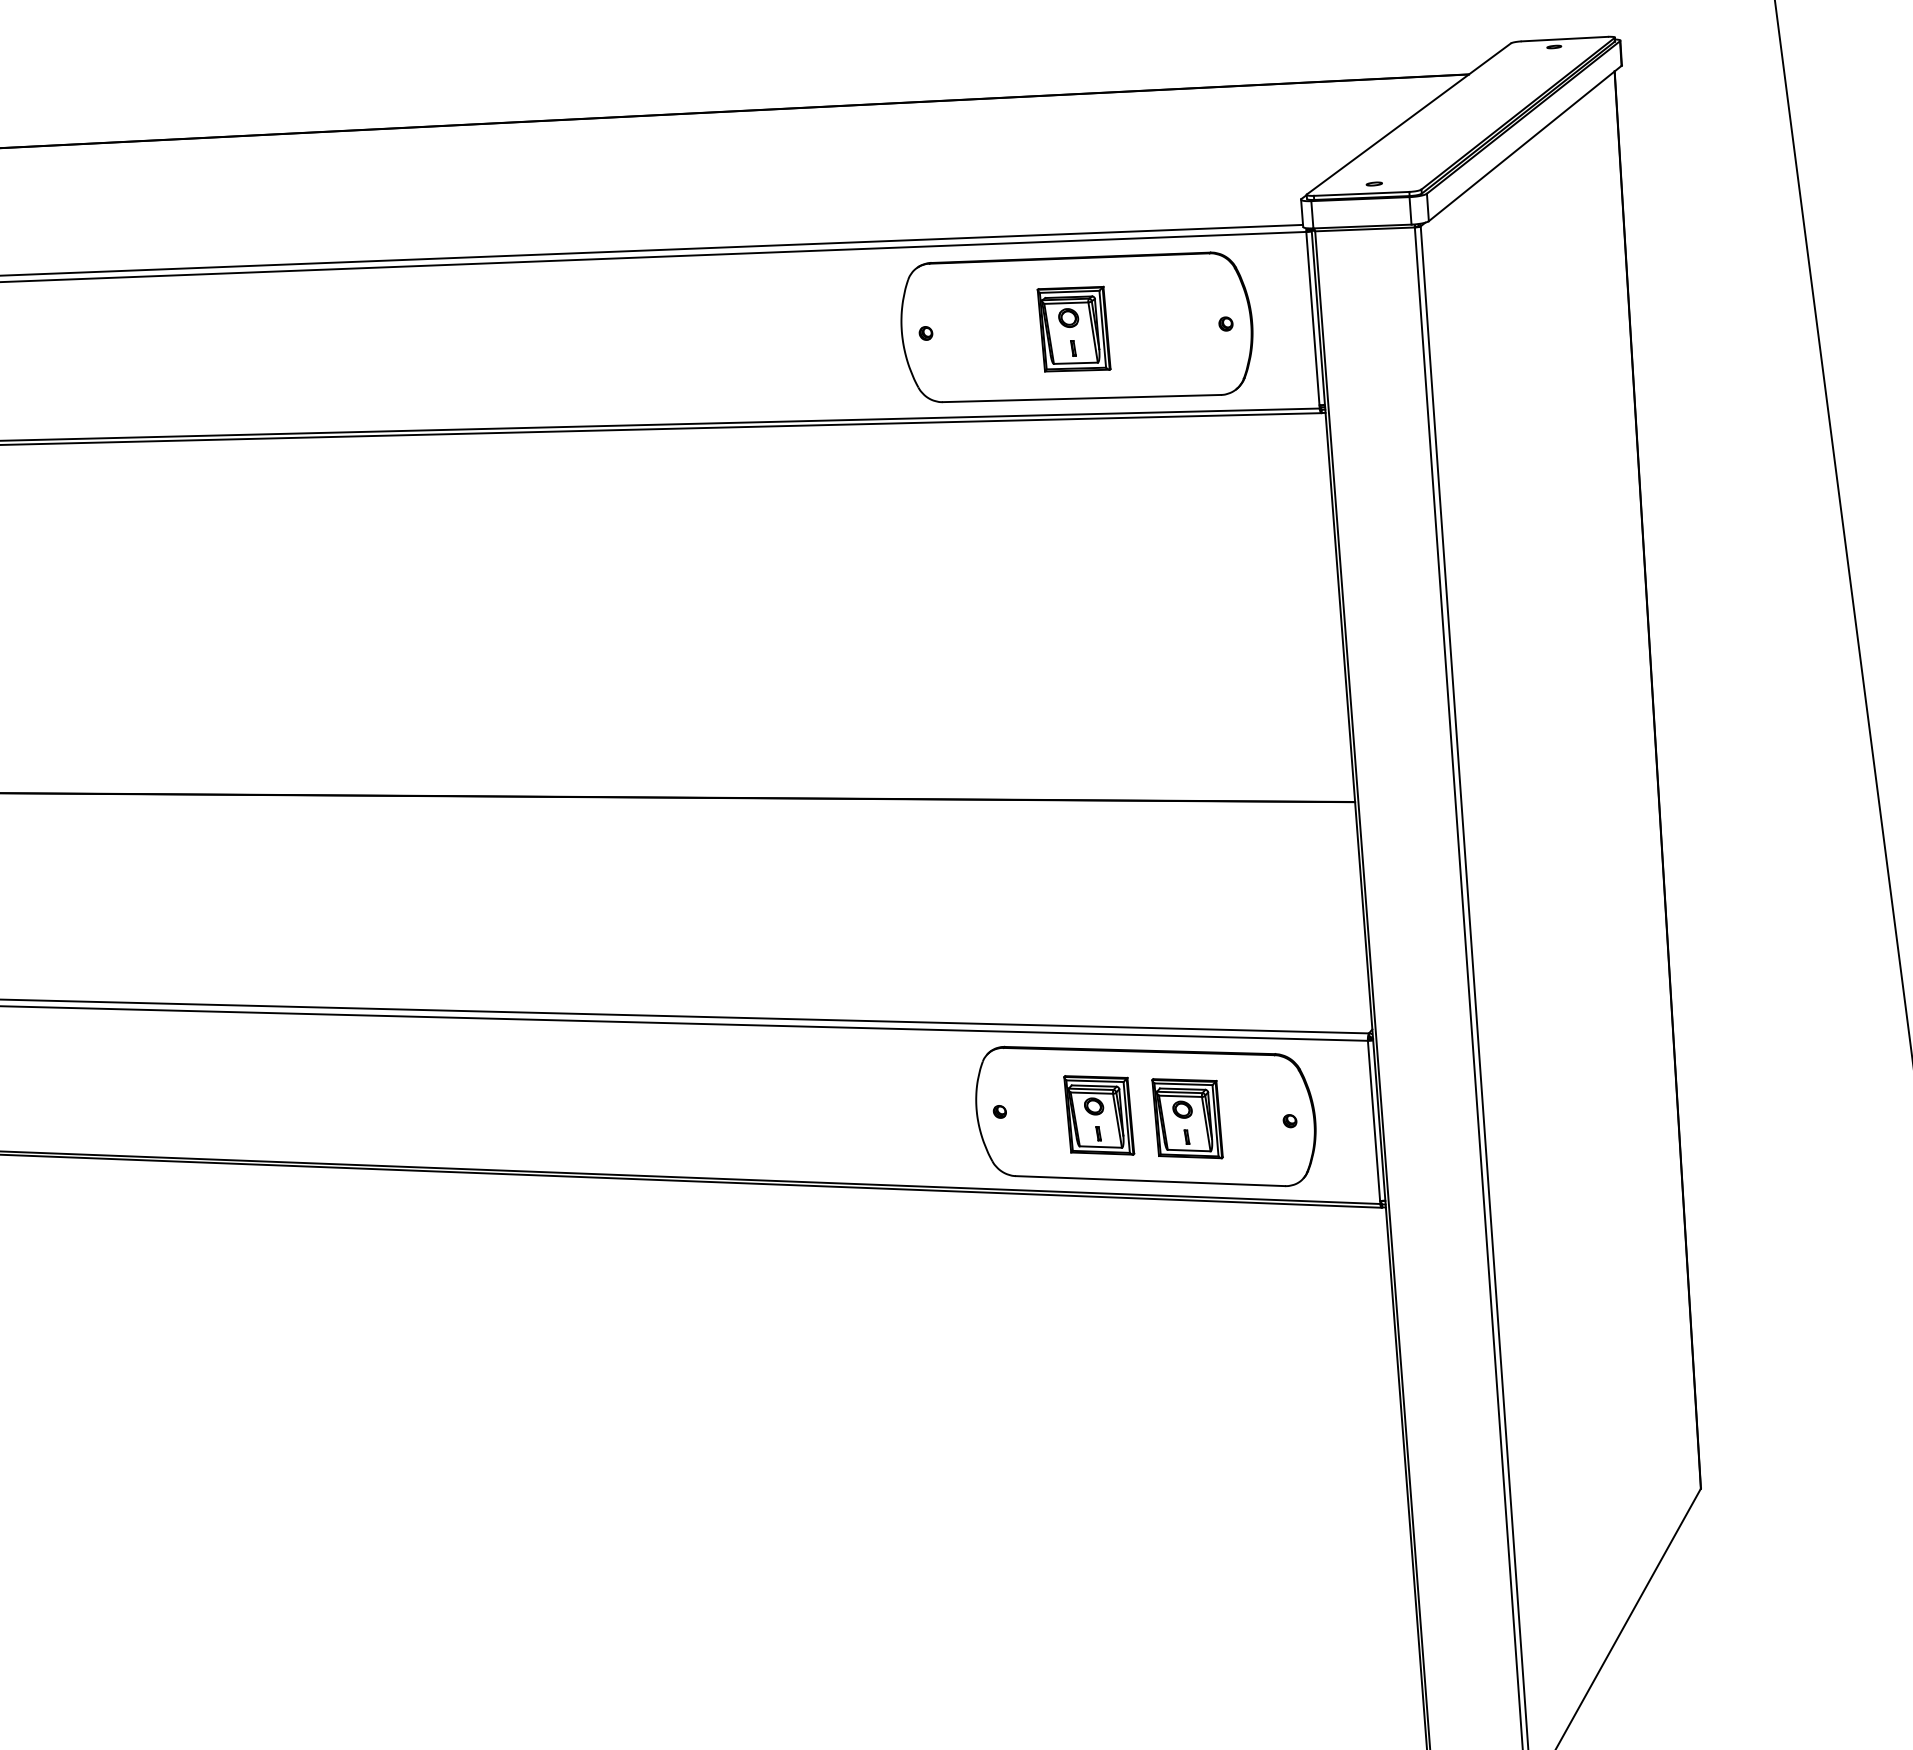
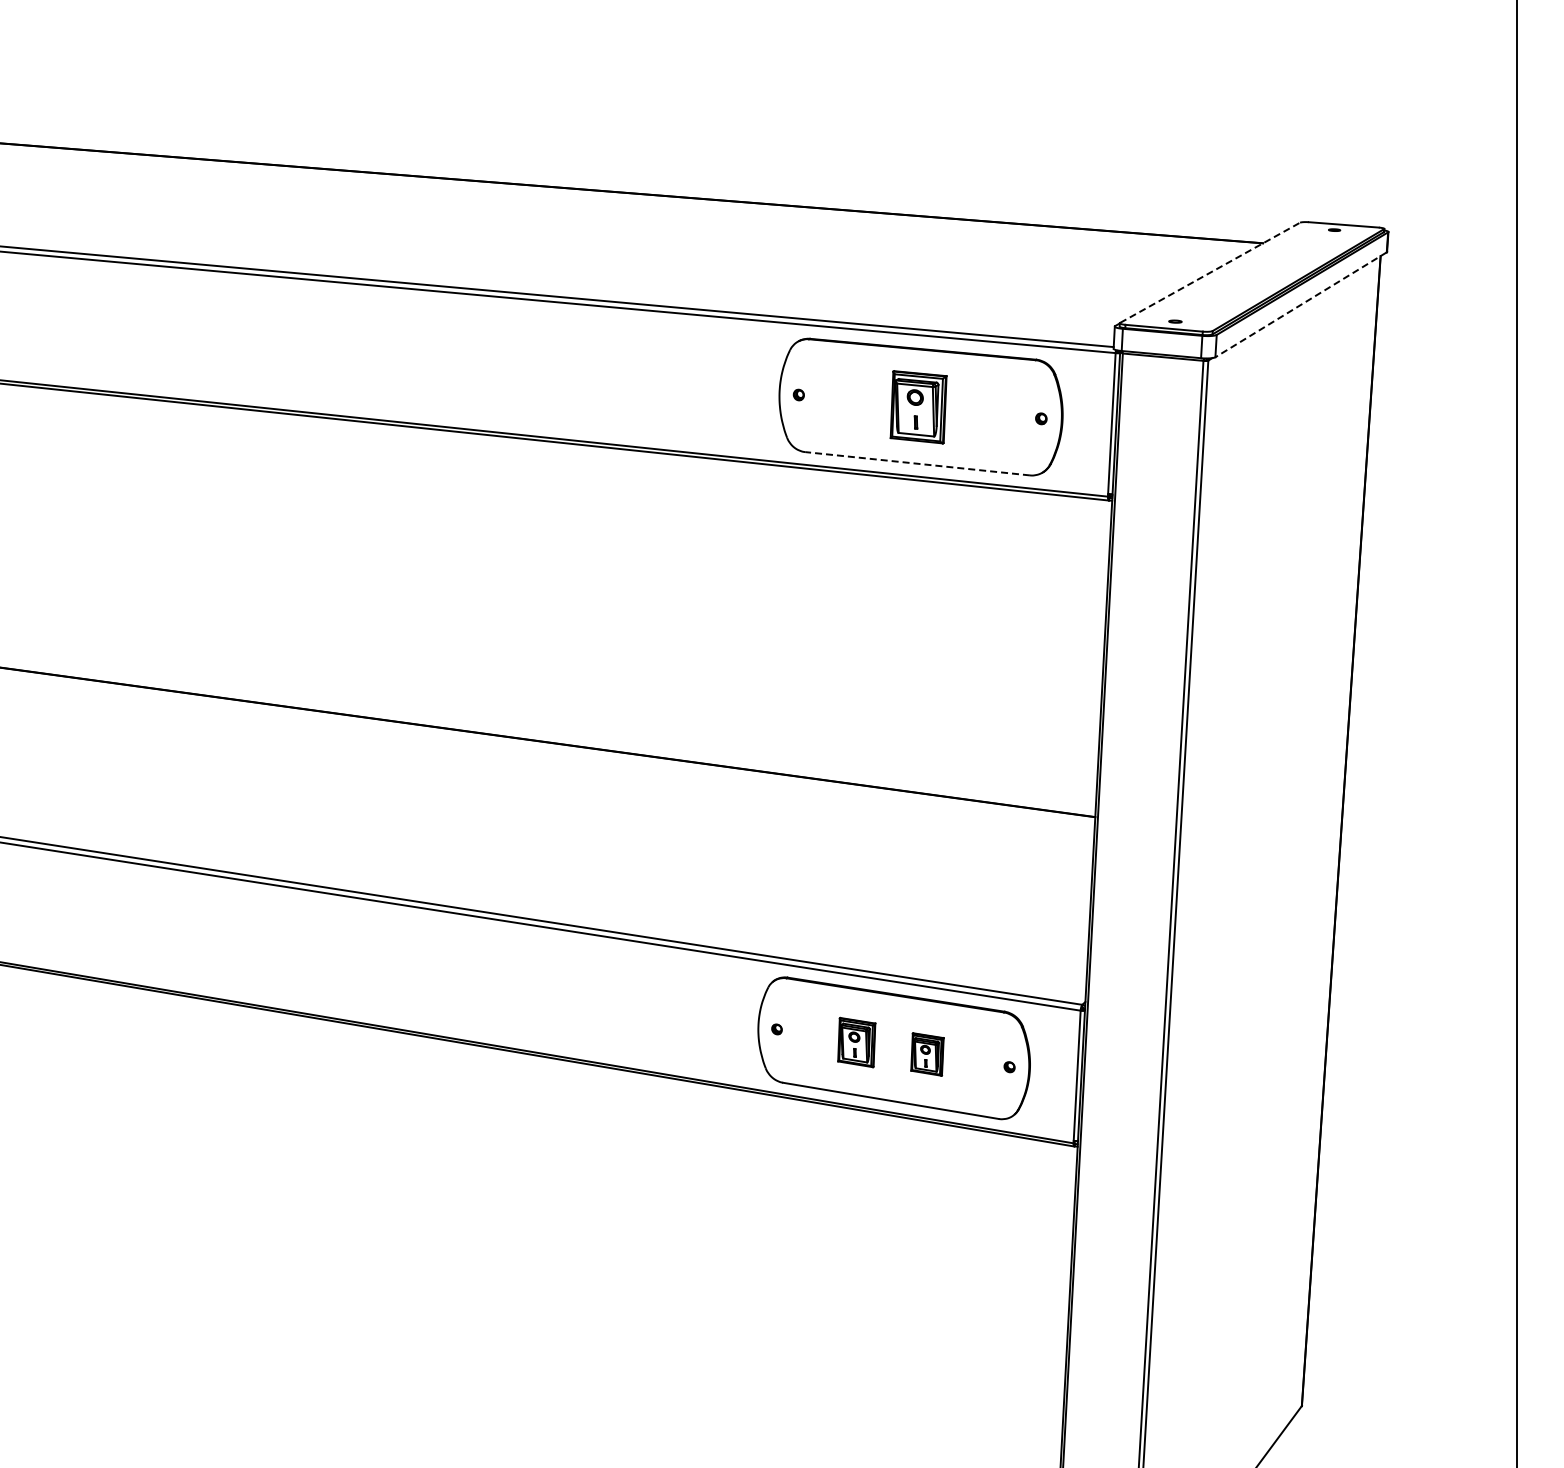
line: (1409, 118) -> (1210, 272), solid -> dashed
line: (1524, 144) -> (1300, 305), solid -> dashed
line: (1081, 398) -> (917, 463), solid -> dashed
part: (1099, 1115) -> (856, 1042), size x0.7
part: (1187, 1118) -> (927, 1054), size x0.6

